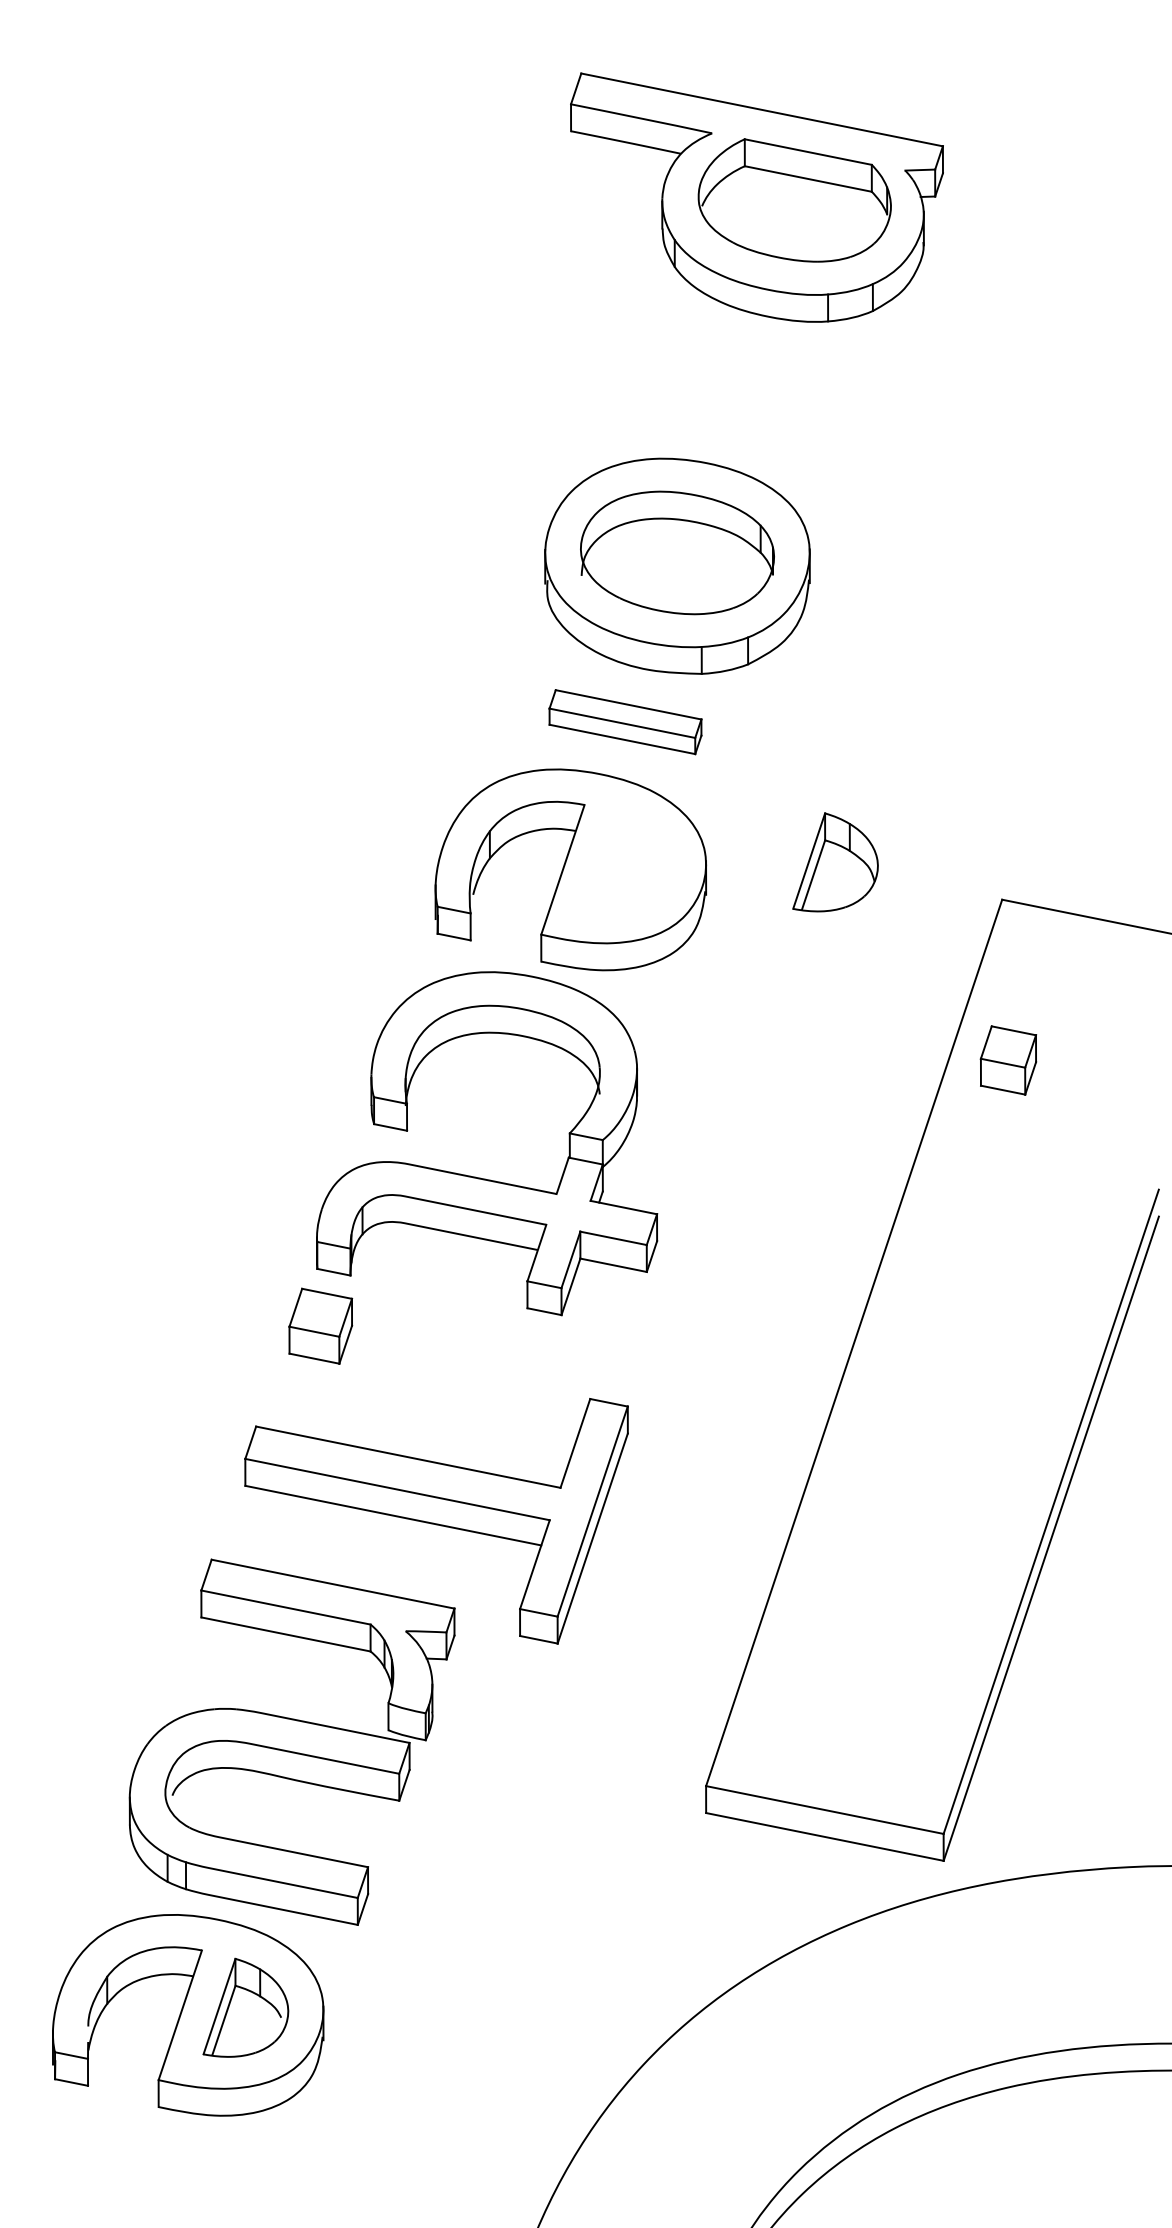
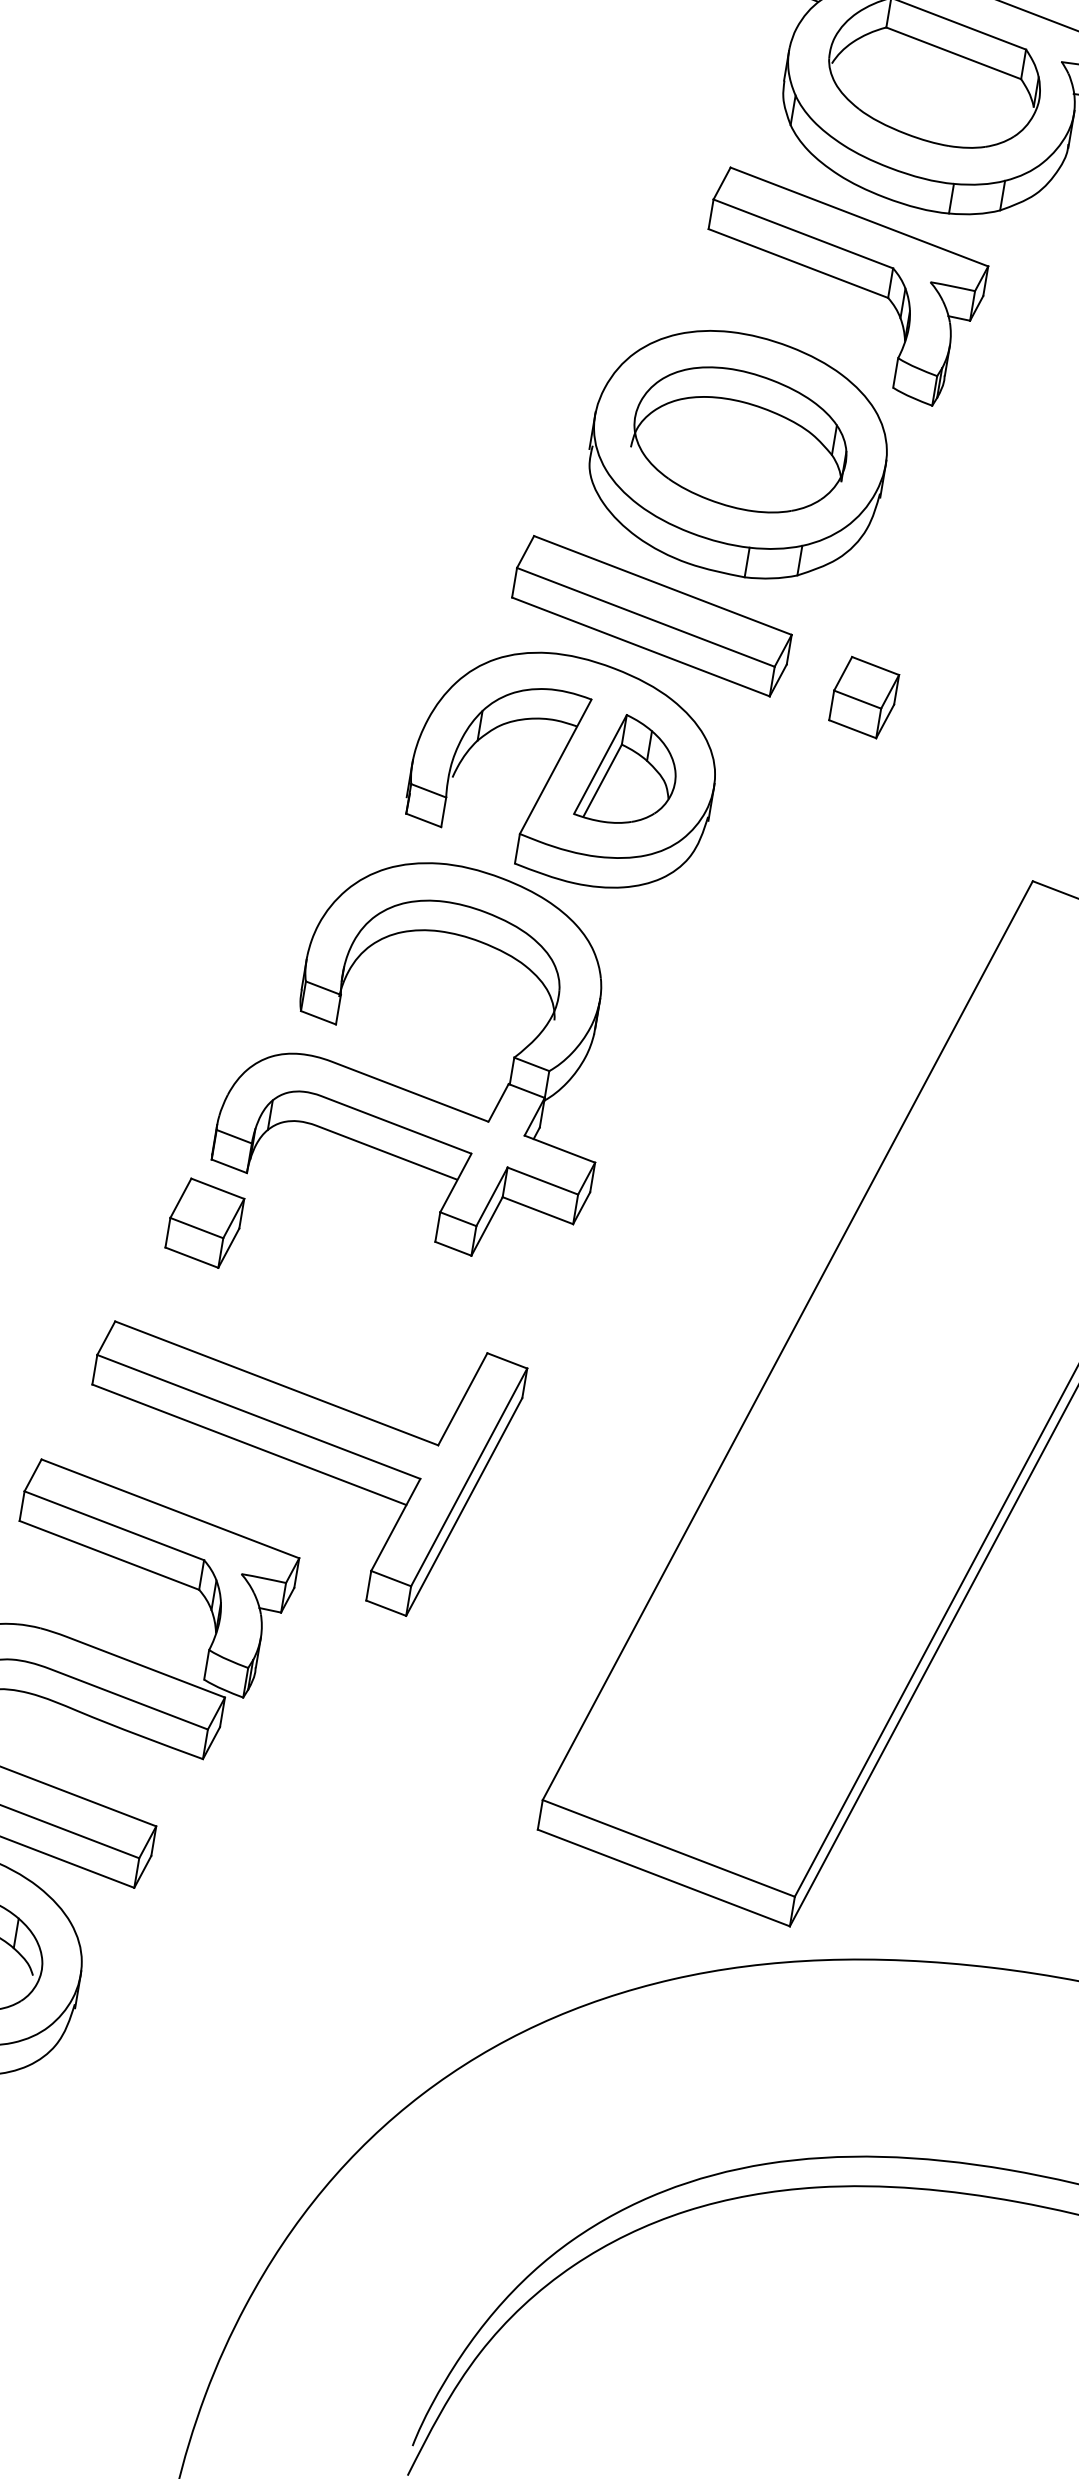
part: (743, 403) -> (840, 287), added
part: (625, 721) -> (652, 615), size x1.67
part: (835, 862) -> (629, 770), moved
part: (1008, 1060) -> (864, 697), moved

